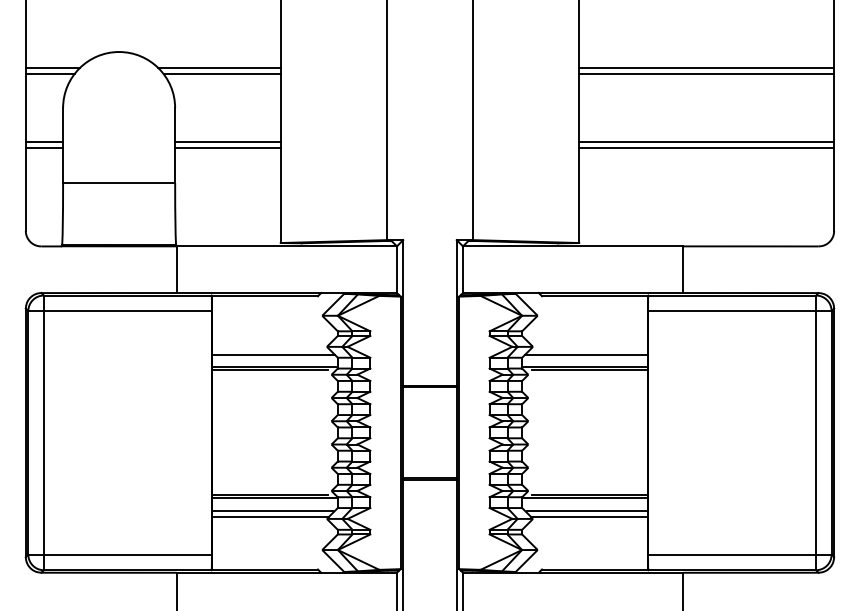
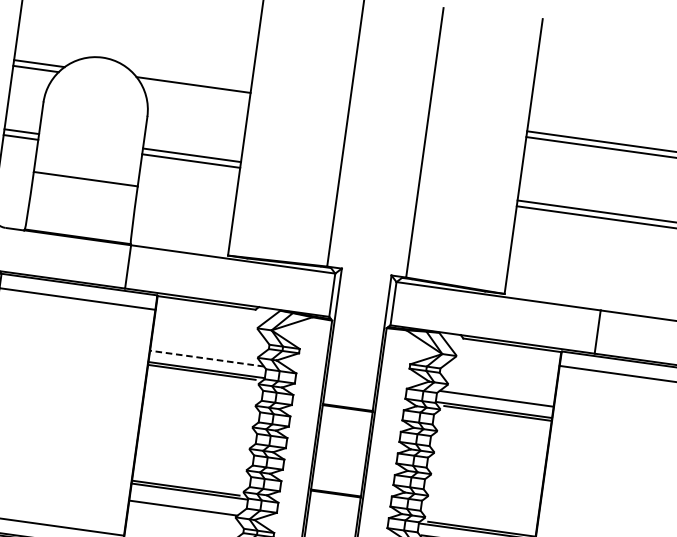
line: (221, 73) -> (194, 90), removed
line: (273, 355) -> (206, 358), solid -> dashed
line: (272, 510) -> (185, 502), removed

